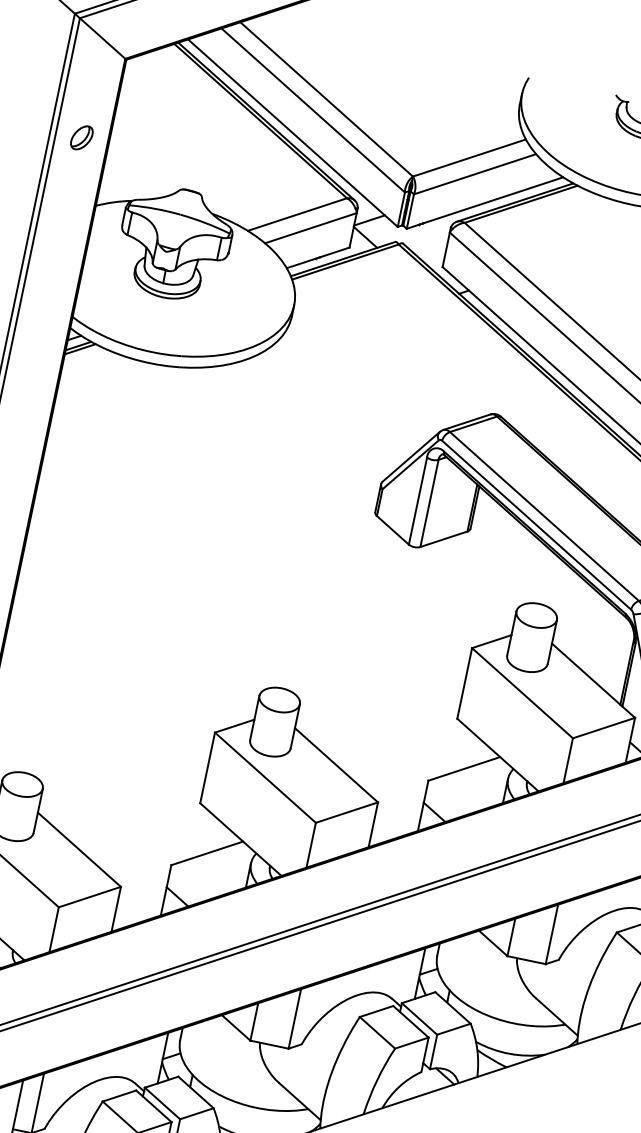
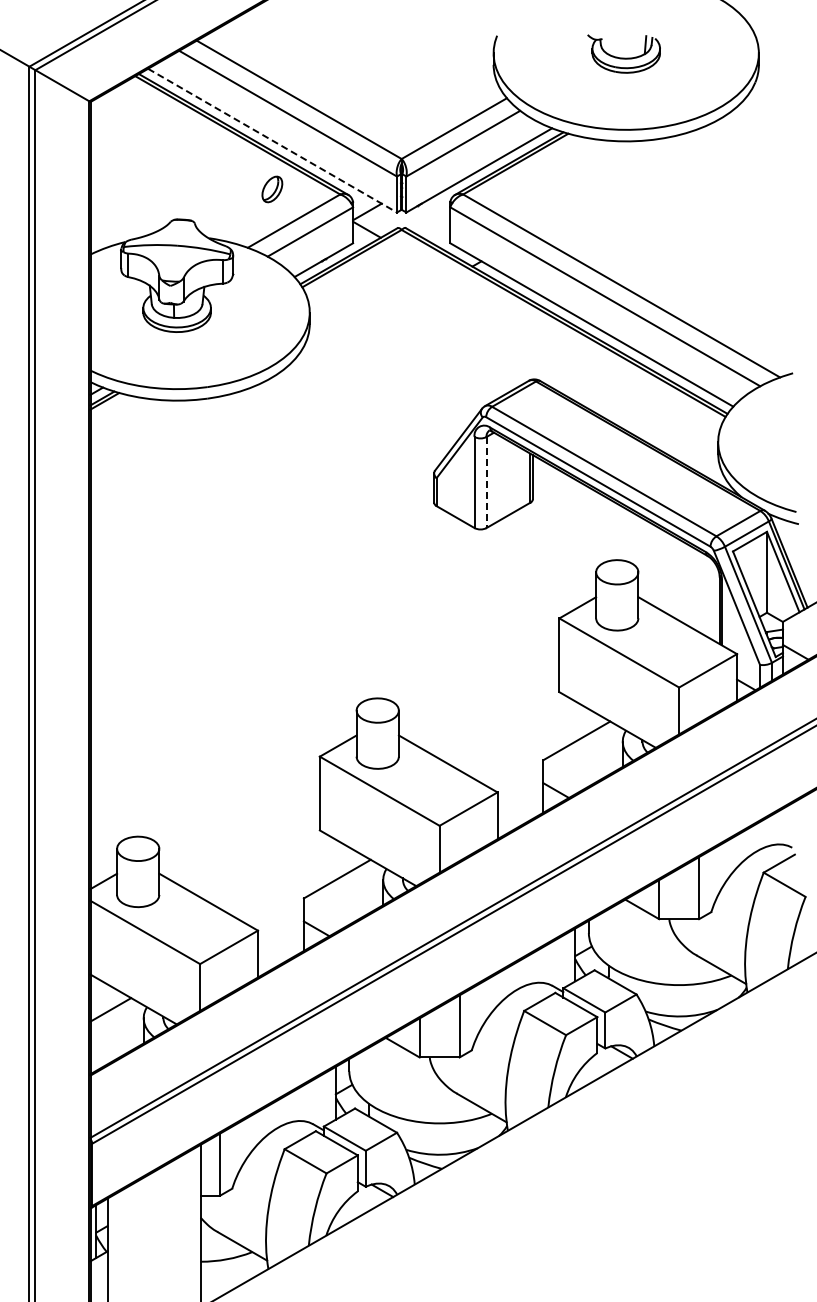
line: (292, 133) -> (272, 140), solid -> dashed
part: (81, 137) -> (272, 189), moved
line: (429, 503) -> (486, 482), solid -> dashed

